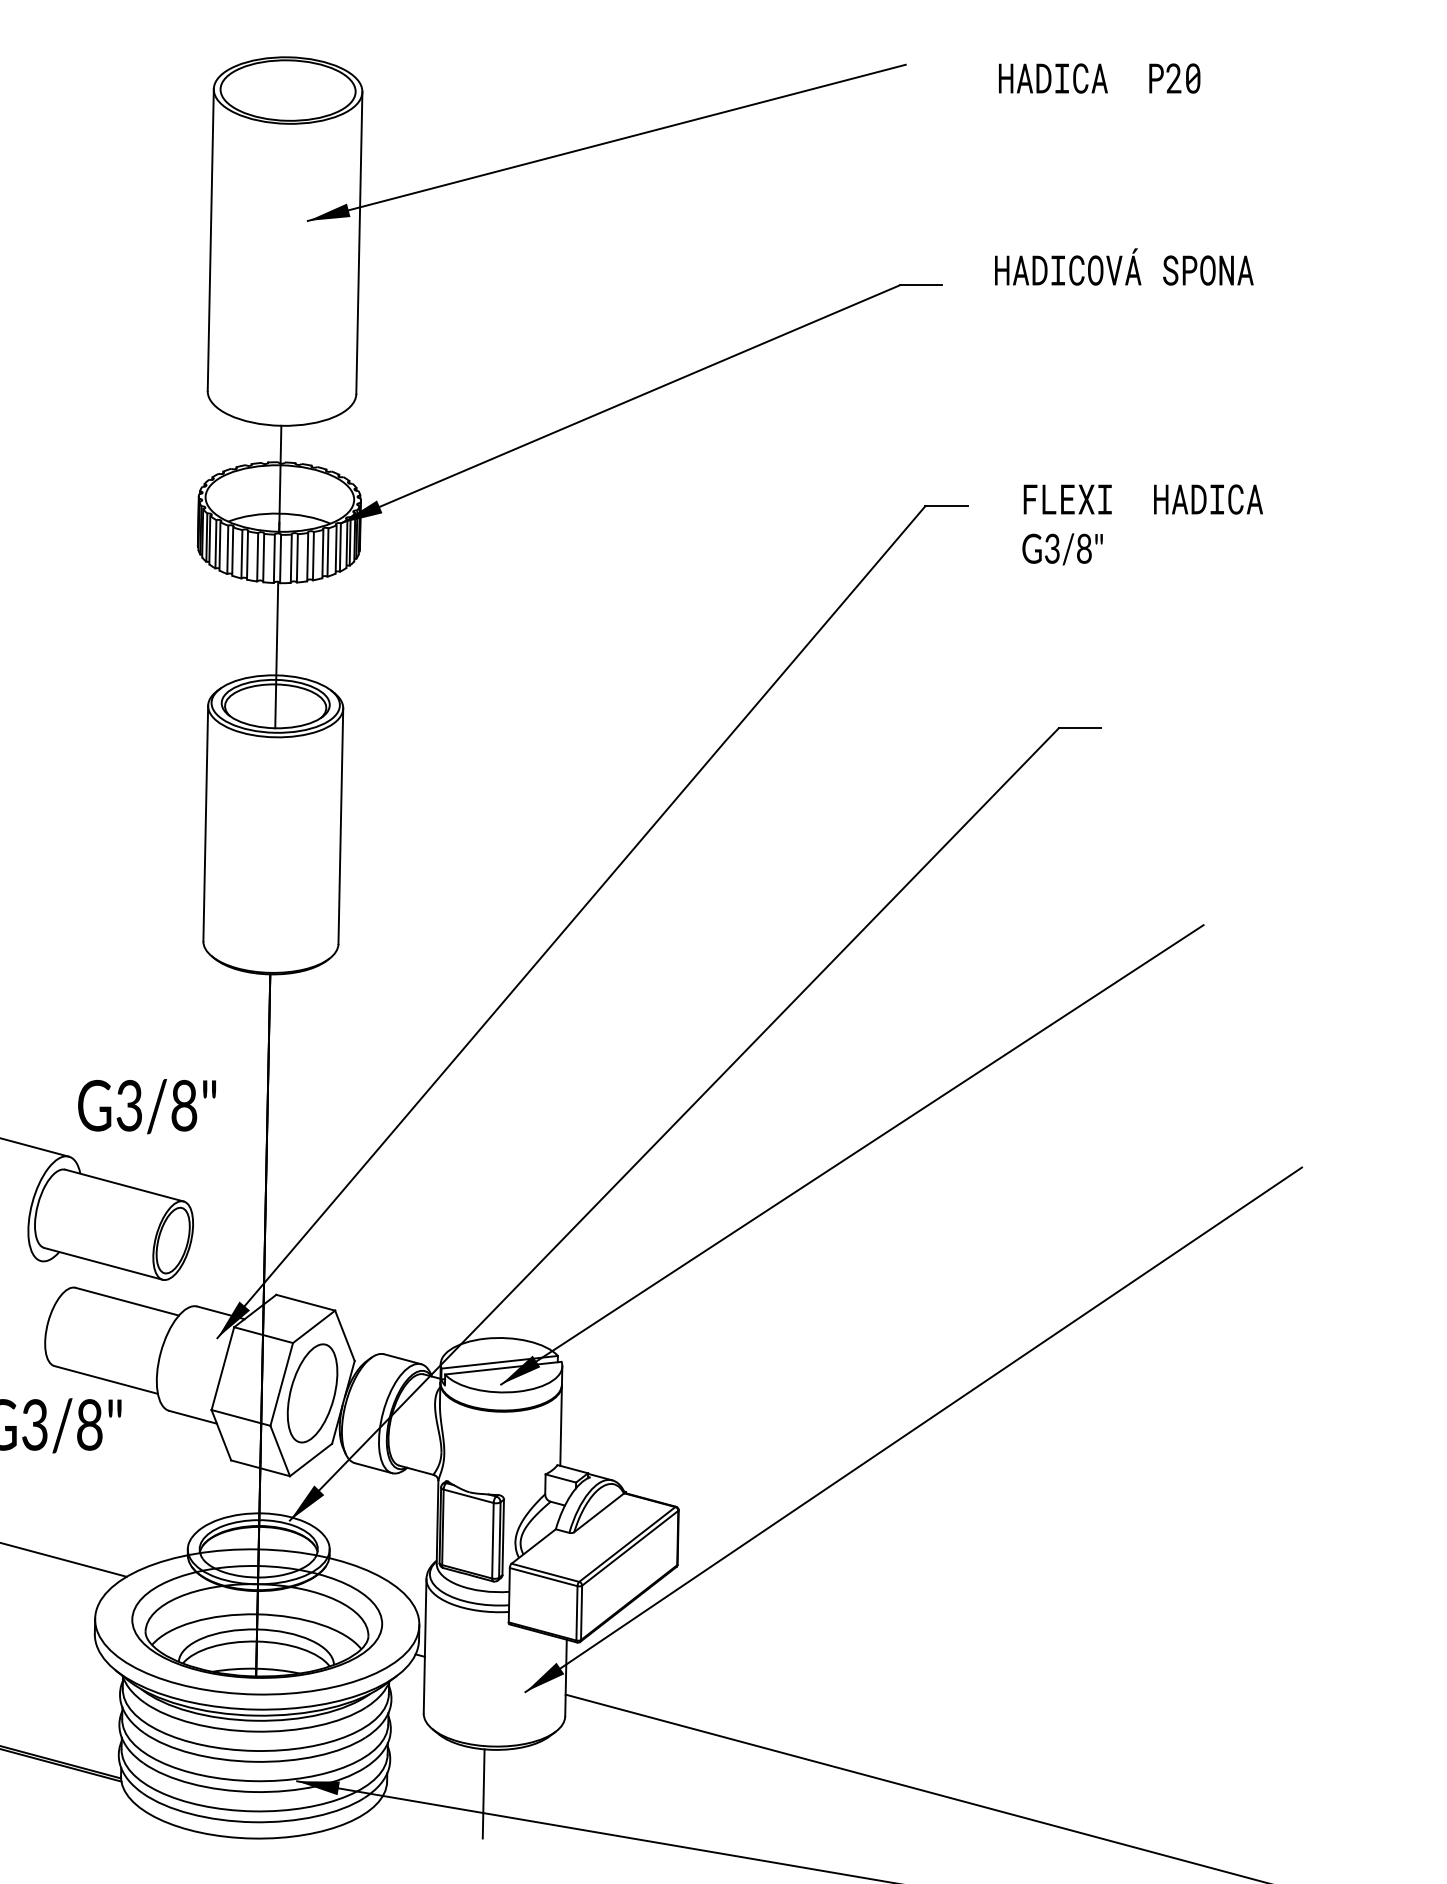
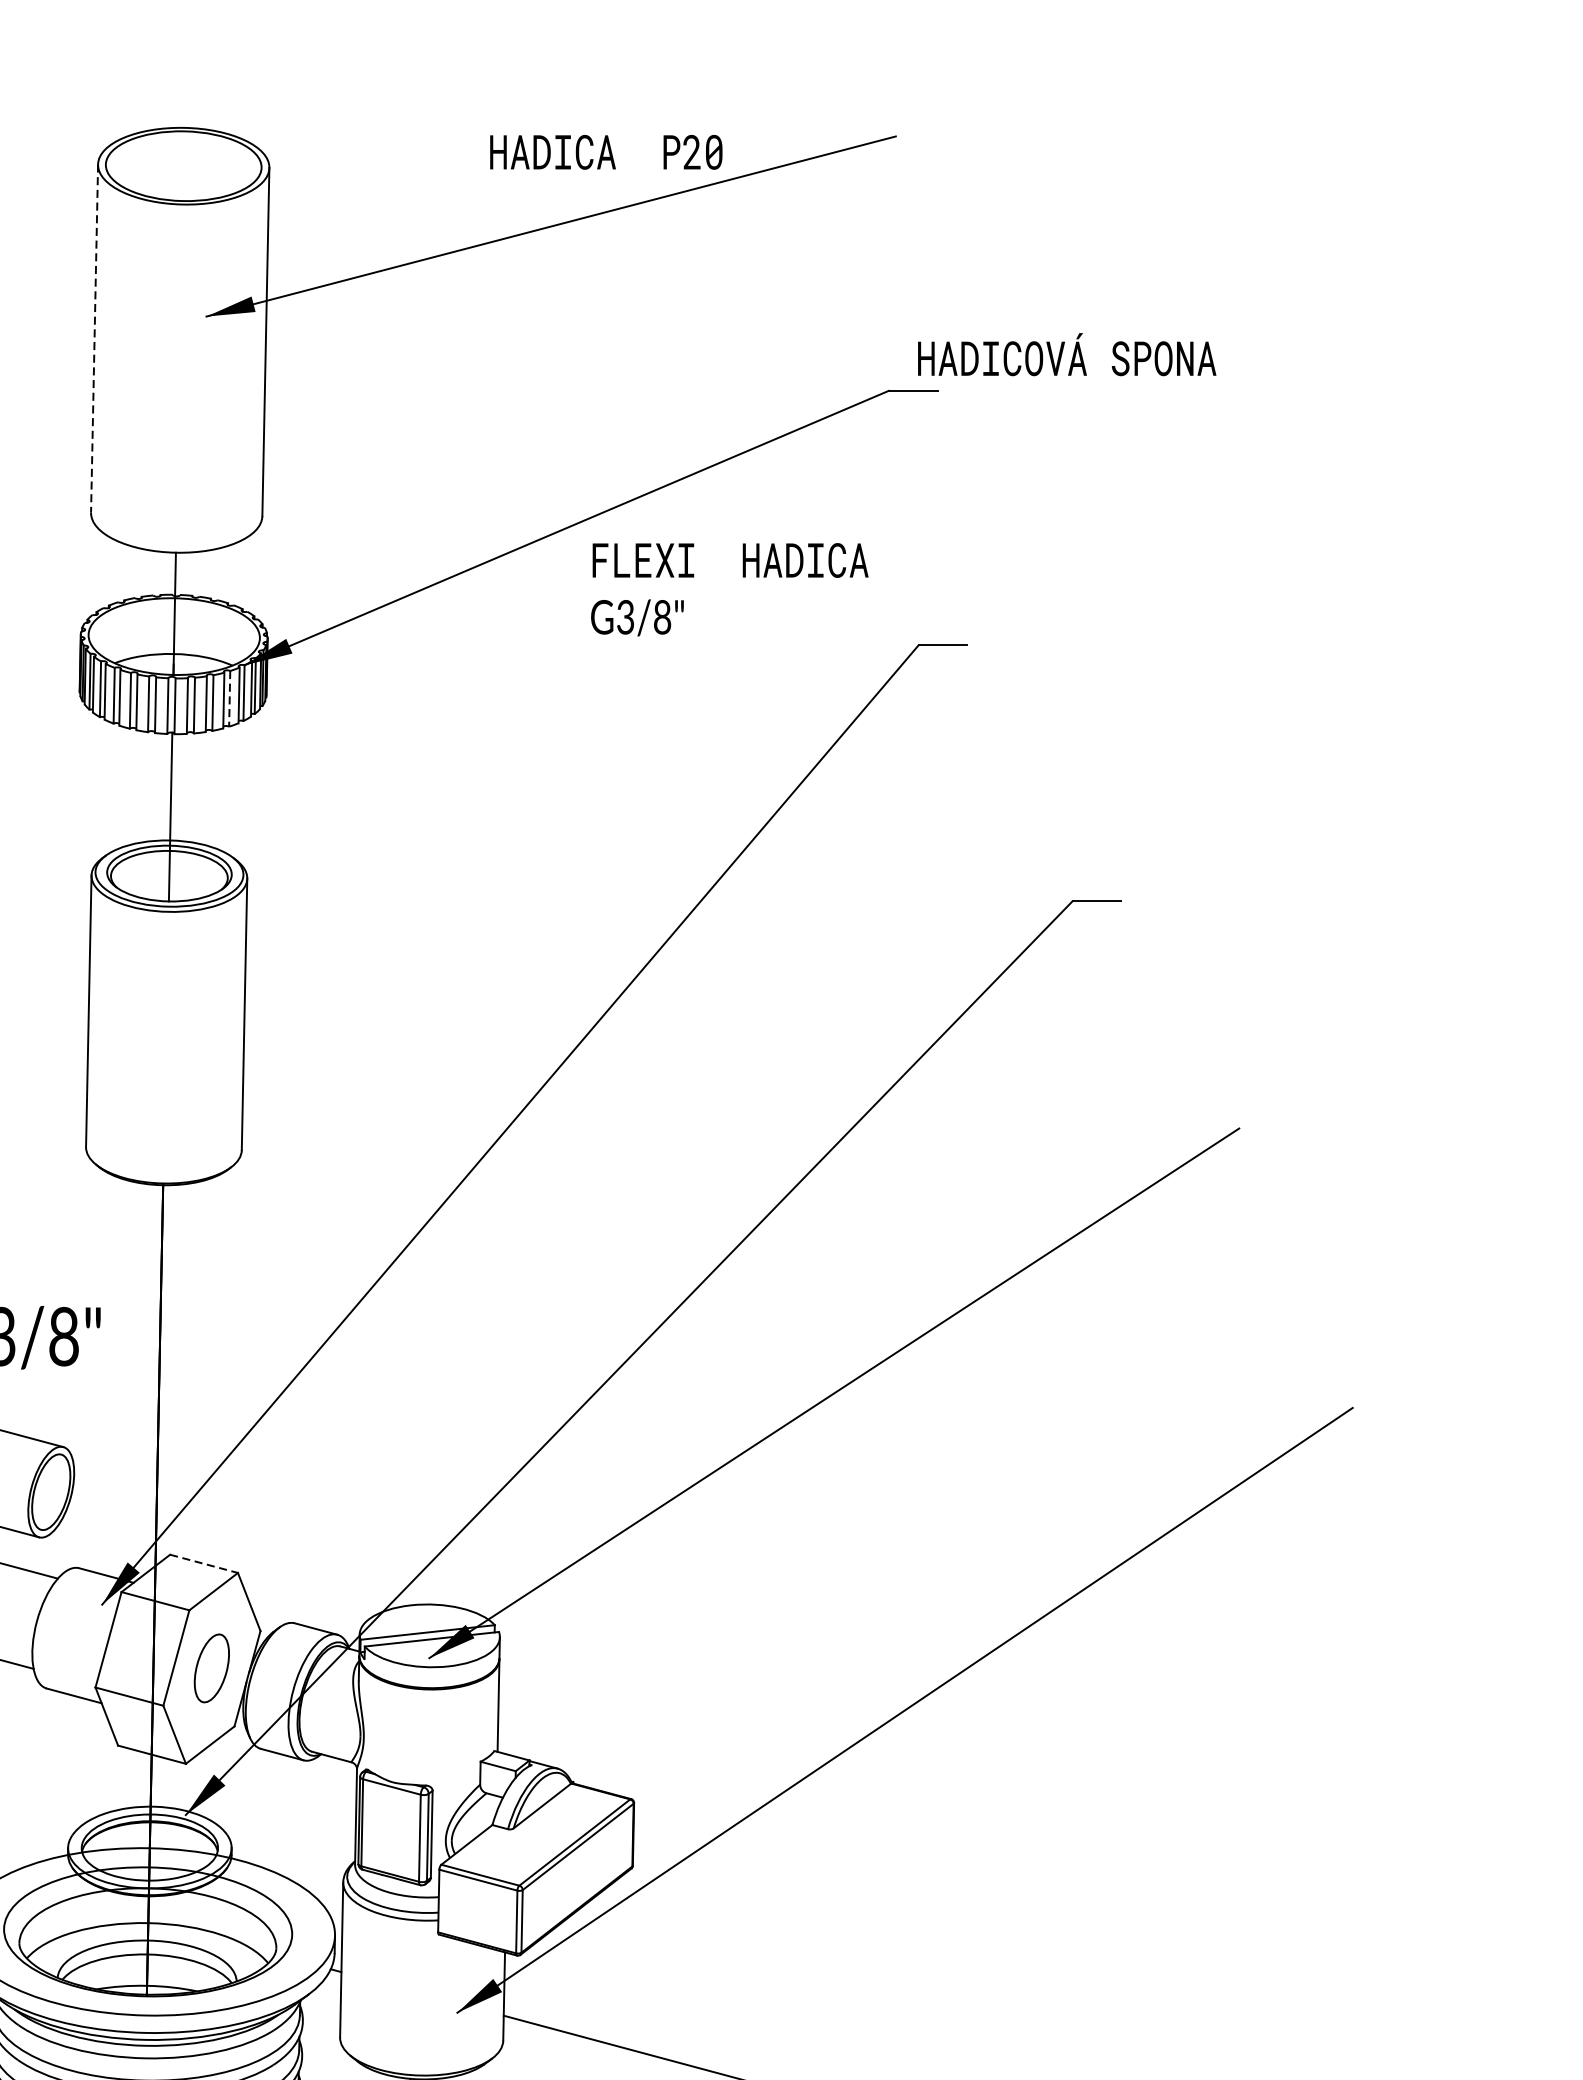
text: (1099, 78) -> (606, 152), moved
line: (210, 240) -> (94, 339), solid -> dashed
text: (1124, 266) -> (1067, 354), moved
text: (1142, 524) -> (729, 589), moved
line: (327, 553) -> (229, 699), solid -> dashed
line: (306, 1302) -> (204, 1563), solid -> dashed
part: (312, 1393) -> (211, 1668), size x0.6

